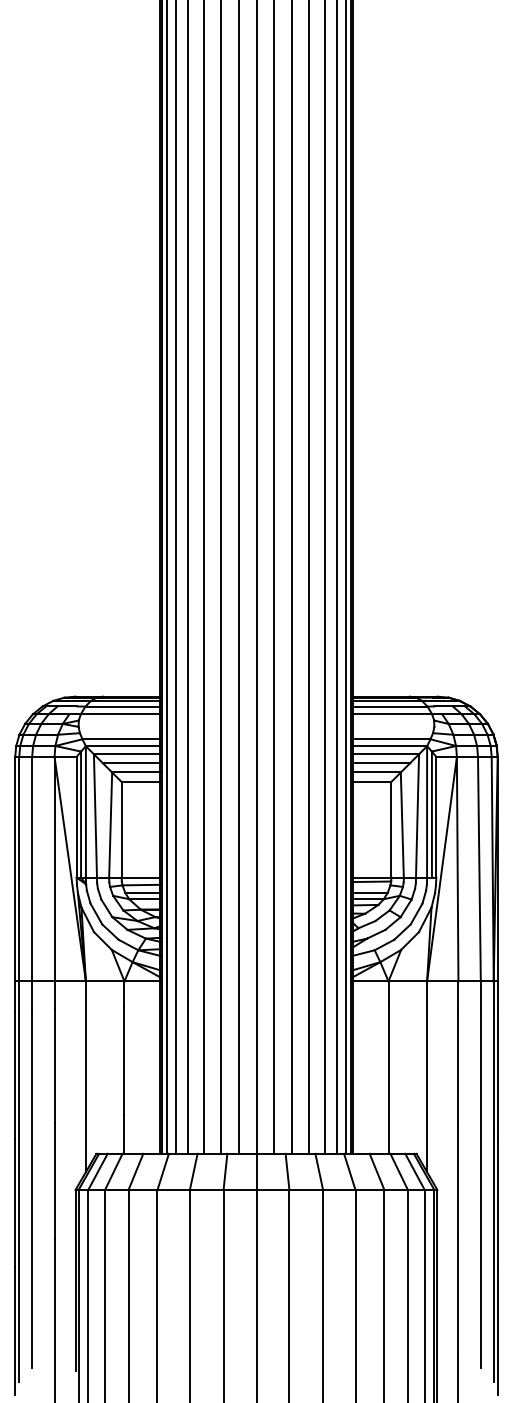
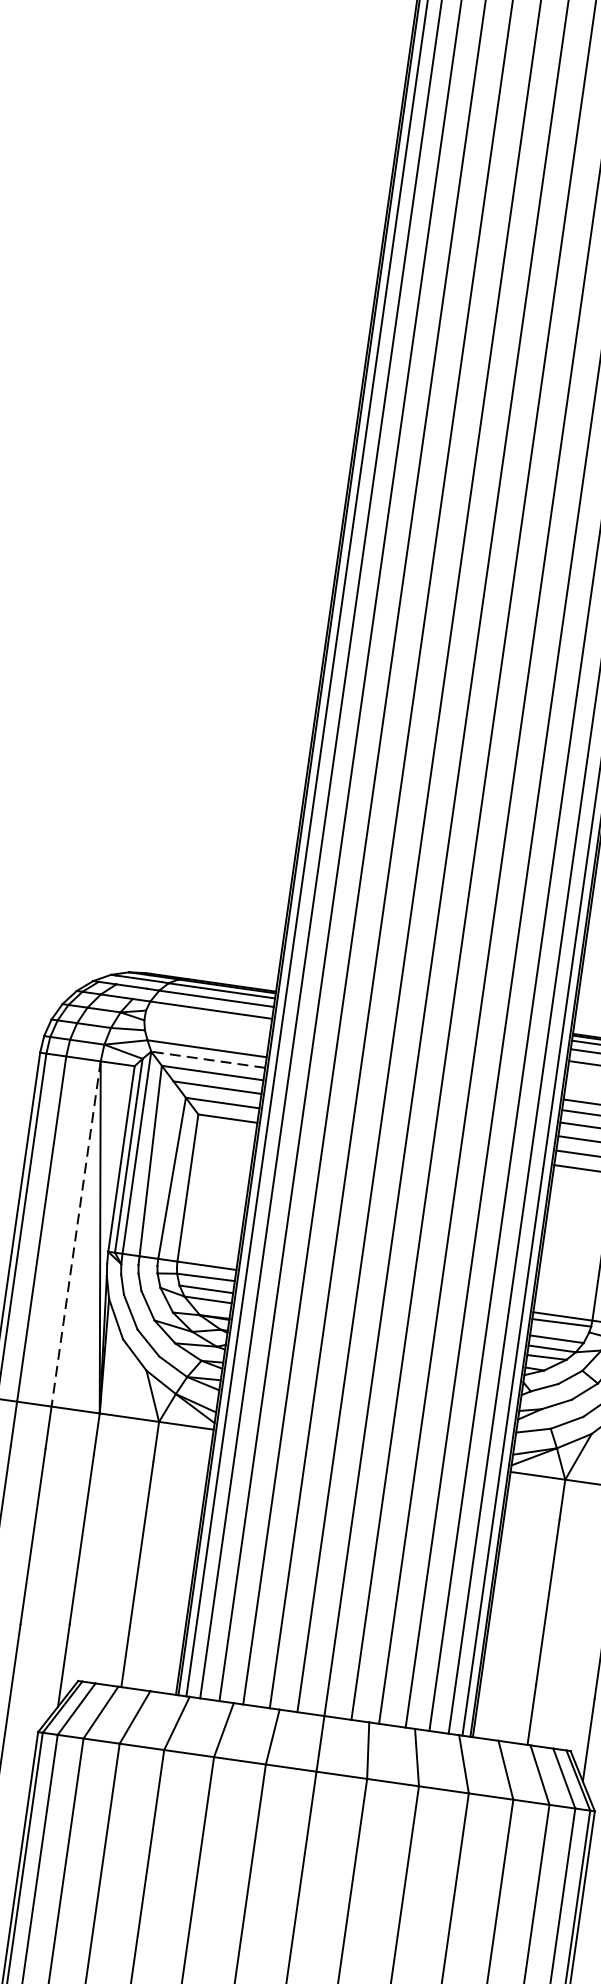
line: (122, 746) -> (207, 1060), solid -> dashed
line: (54, 869) -> (75, 1234), solid -> dashed

